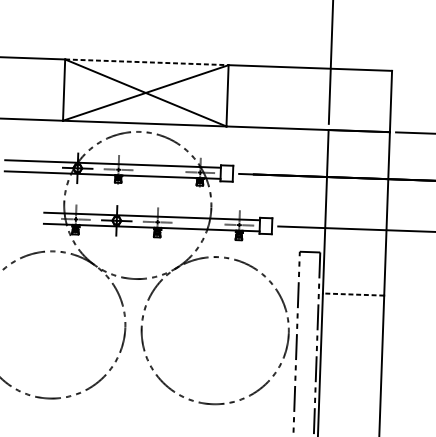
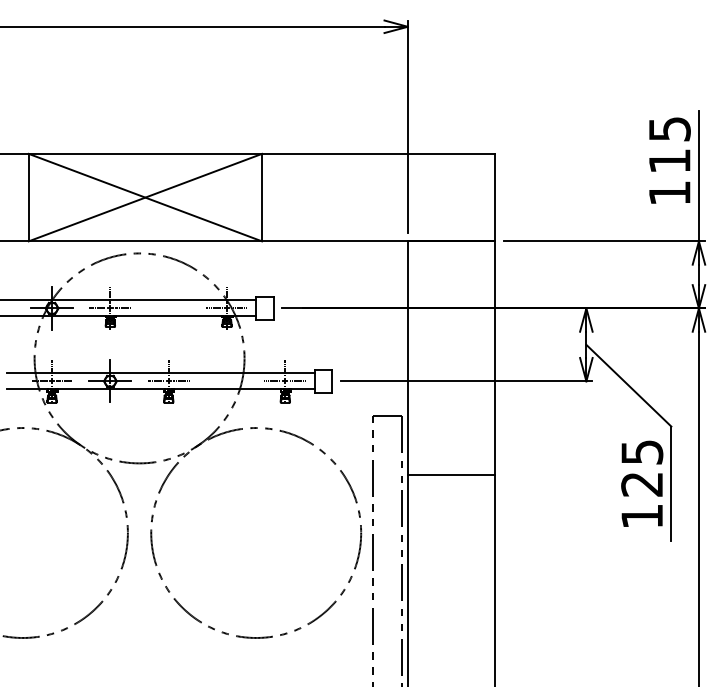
line: (146, 62) -> (145, 153), dashed -> solid
line: (353, 294) -> (451, 474), dashed -> solid

